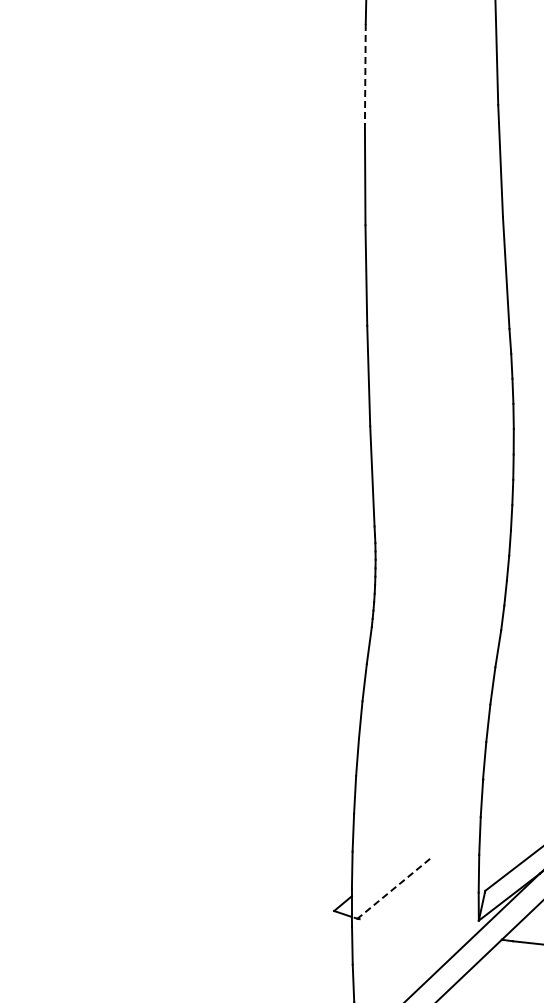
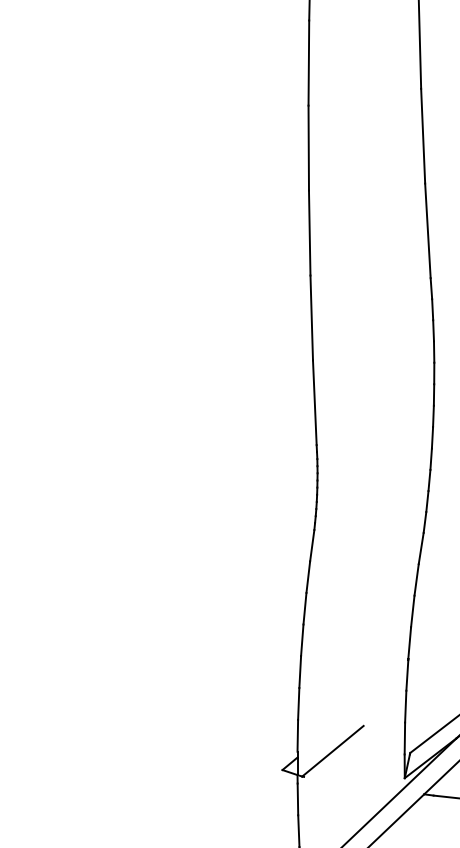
line: (365, 74) -> (309, 63), dashed -> solid
line: (393, 889) -> (332, 751), dashed -> solid

